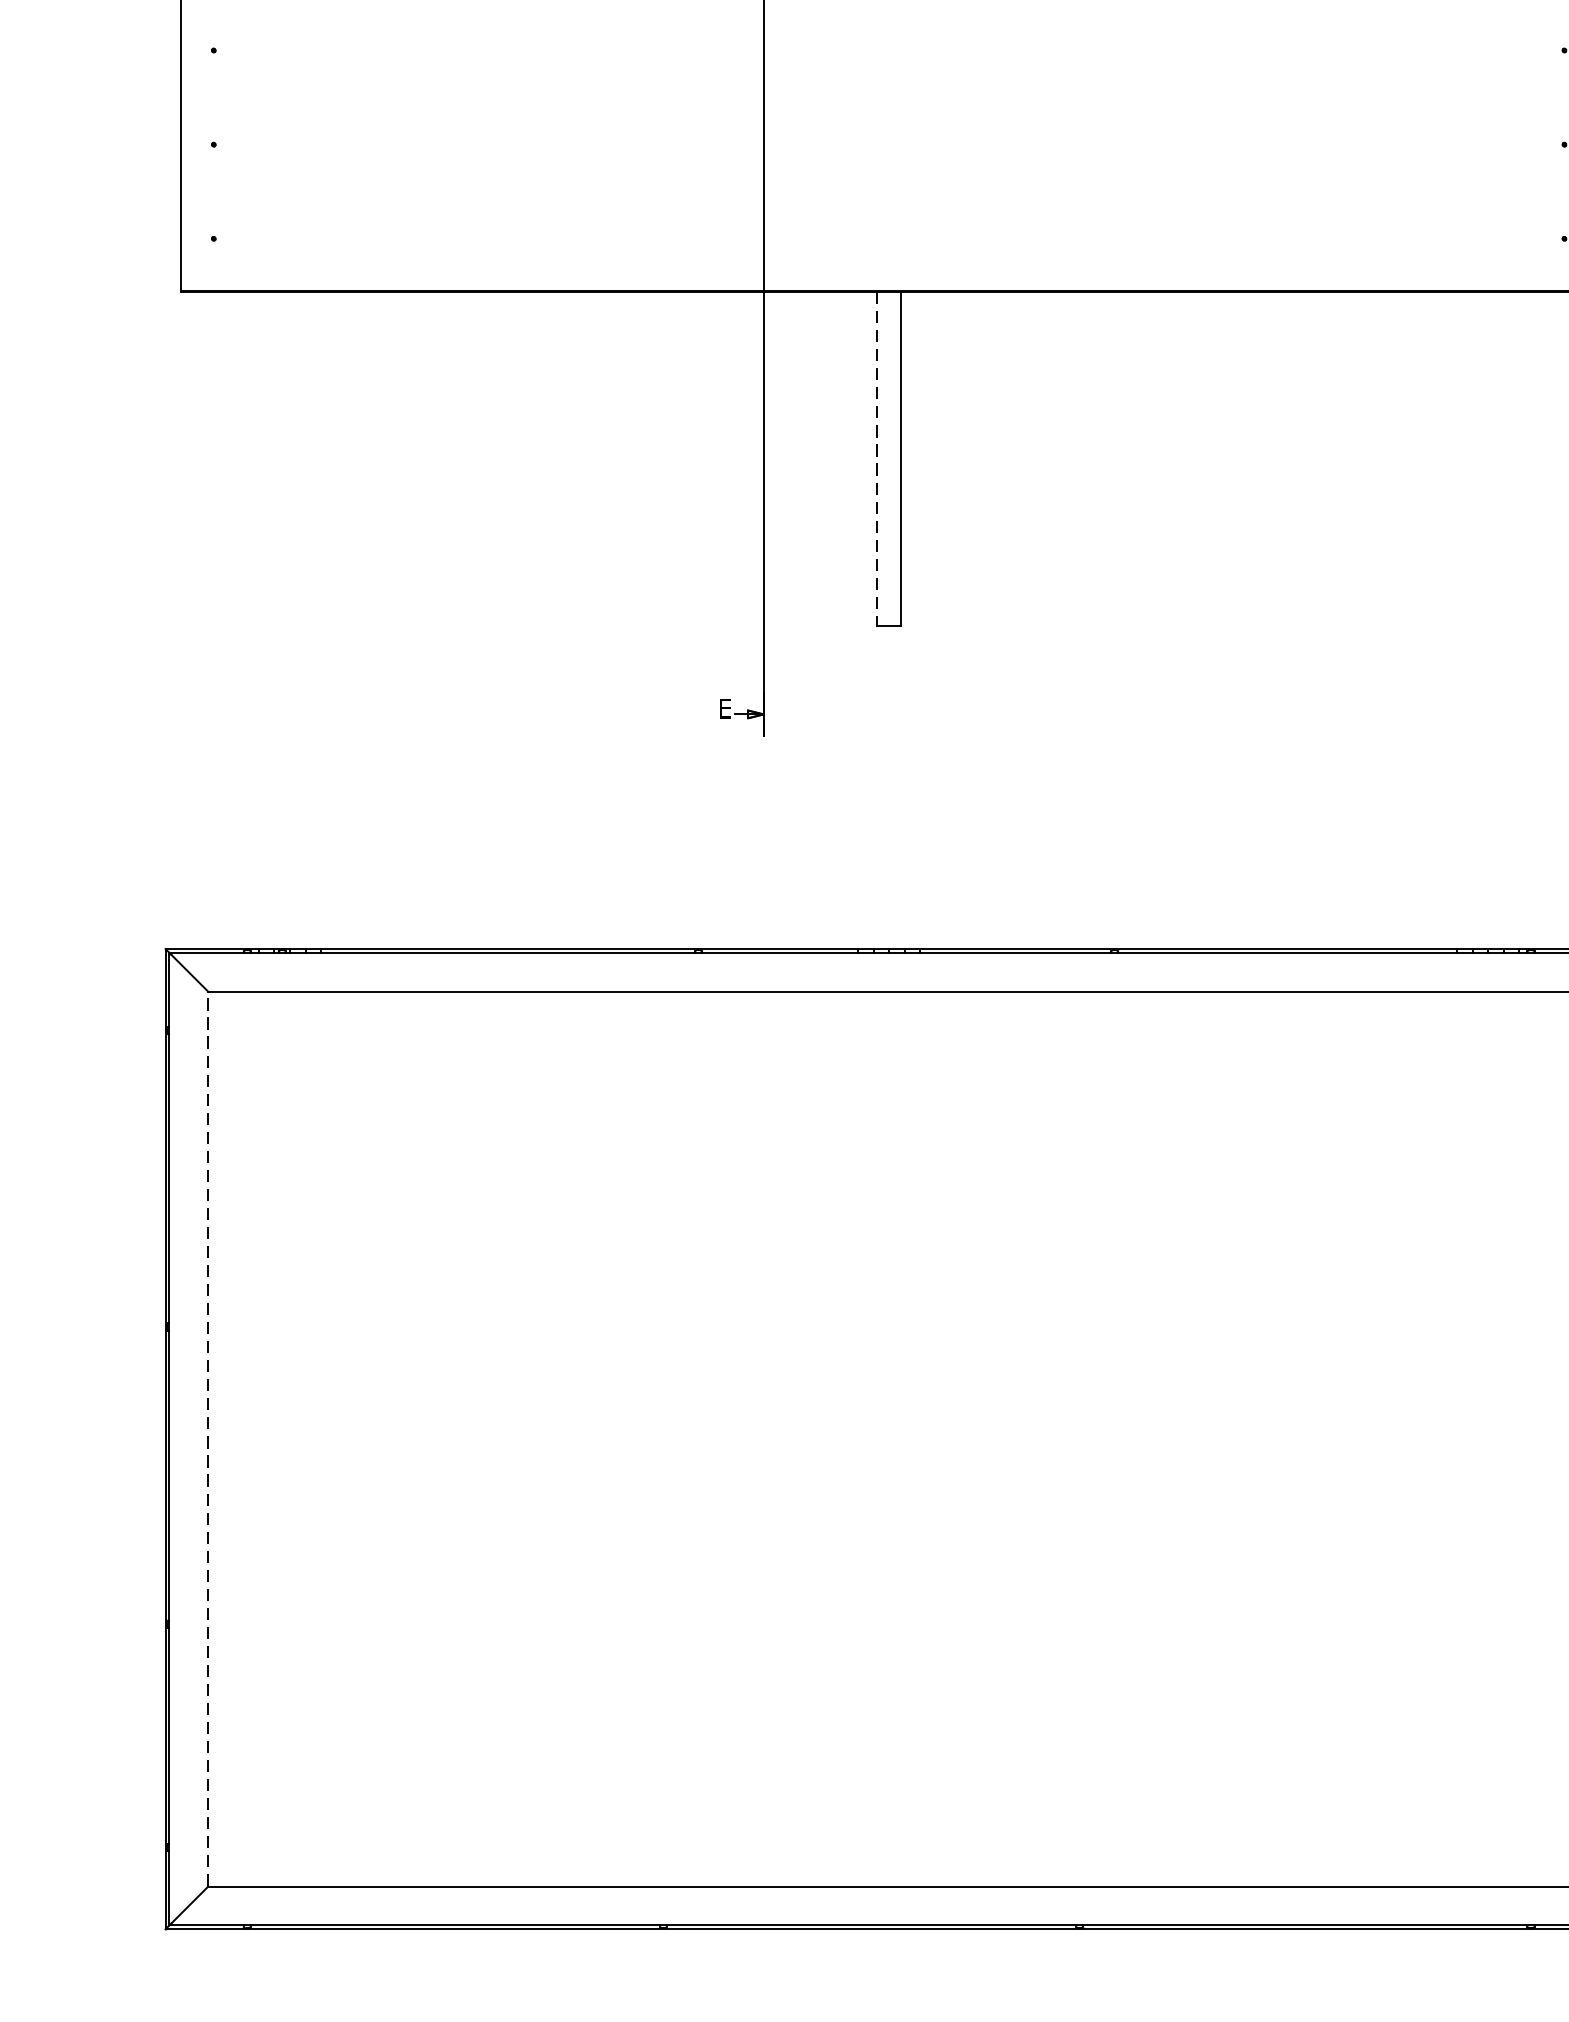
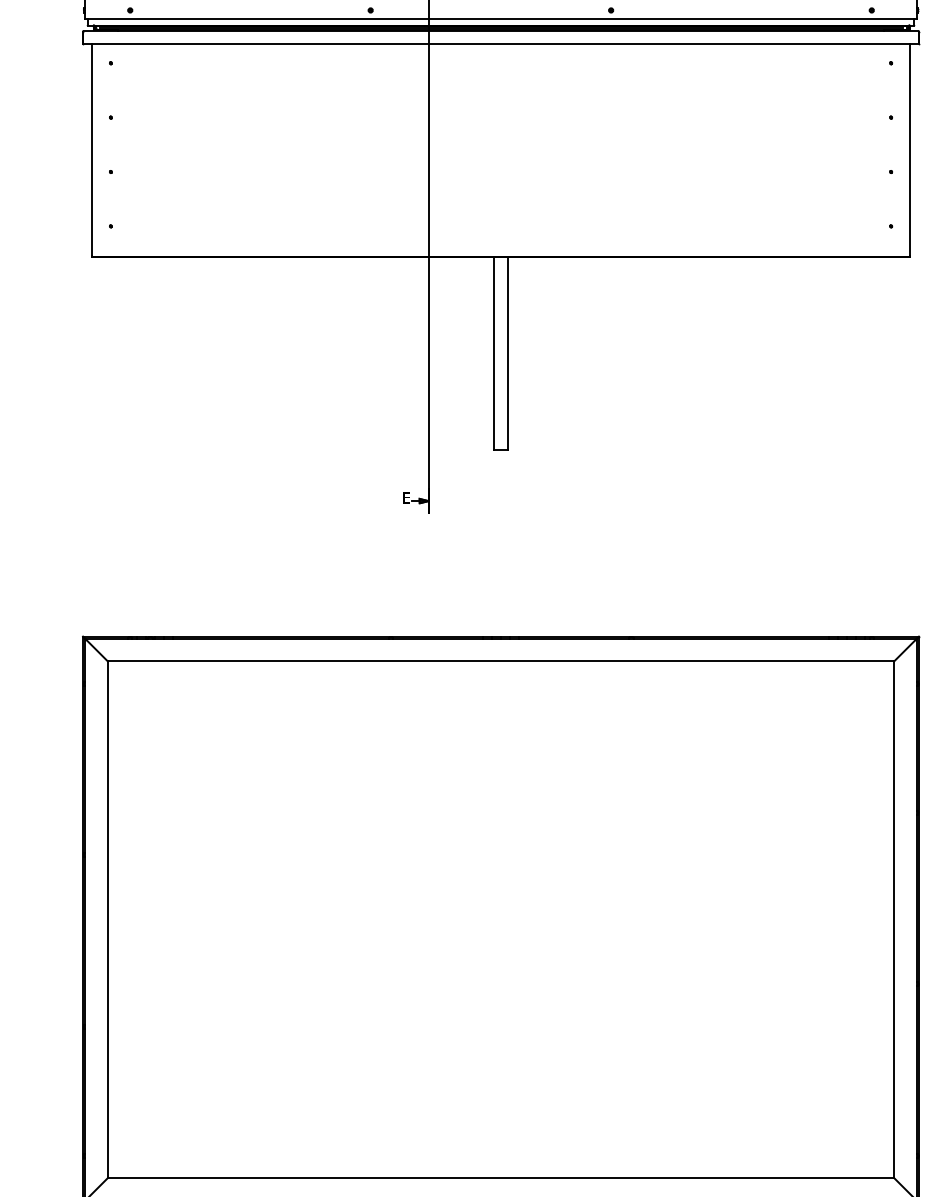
line: (877, 460) -> (494, 354), dashed -> solid
line: (207, 1438) -> (107, 919), dashed -> solid

